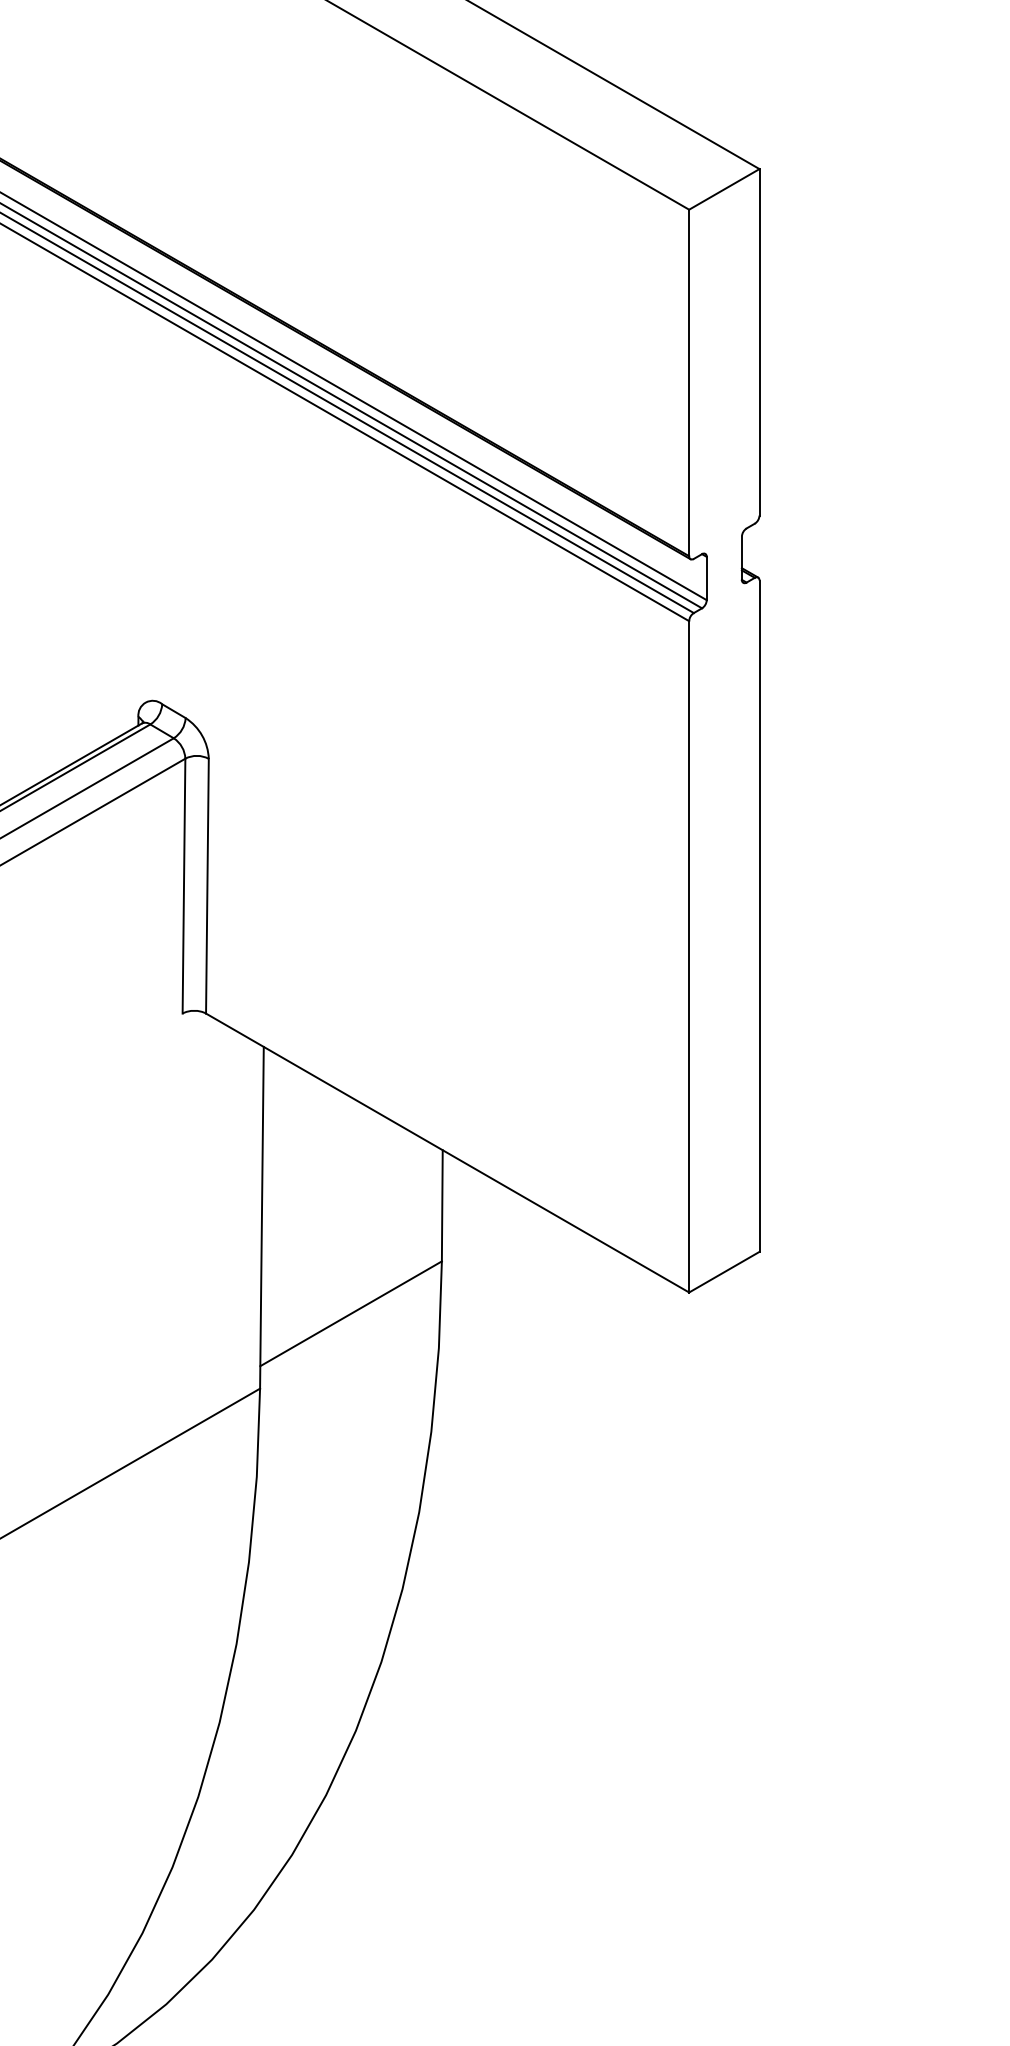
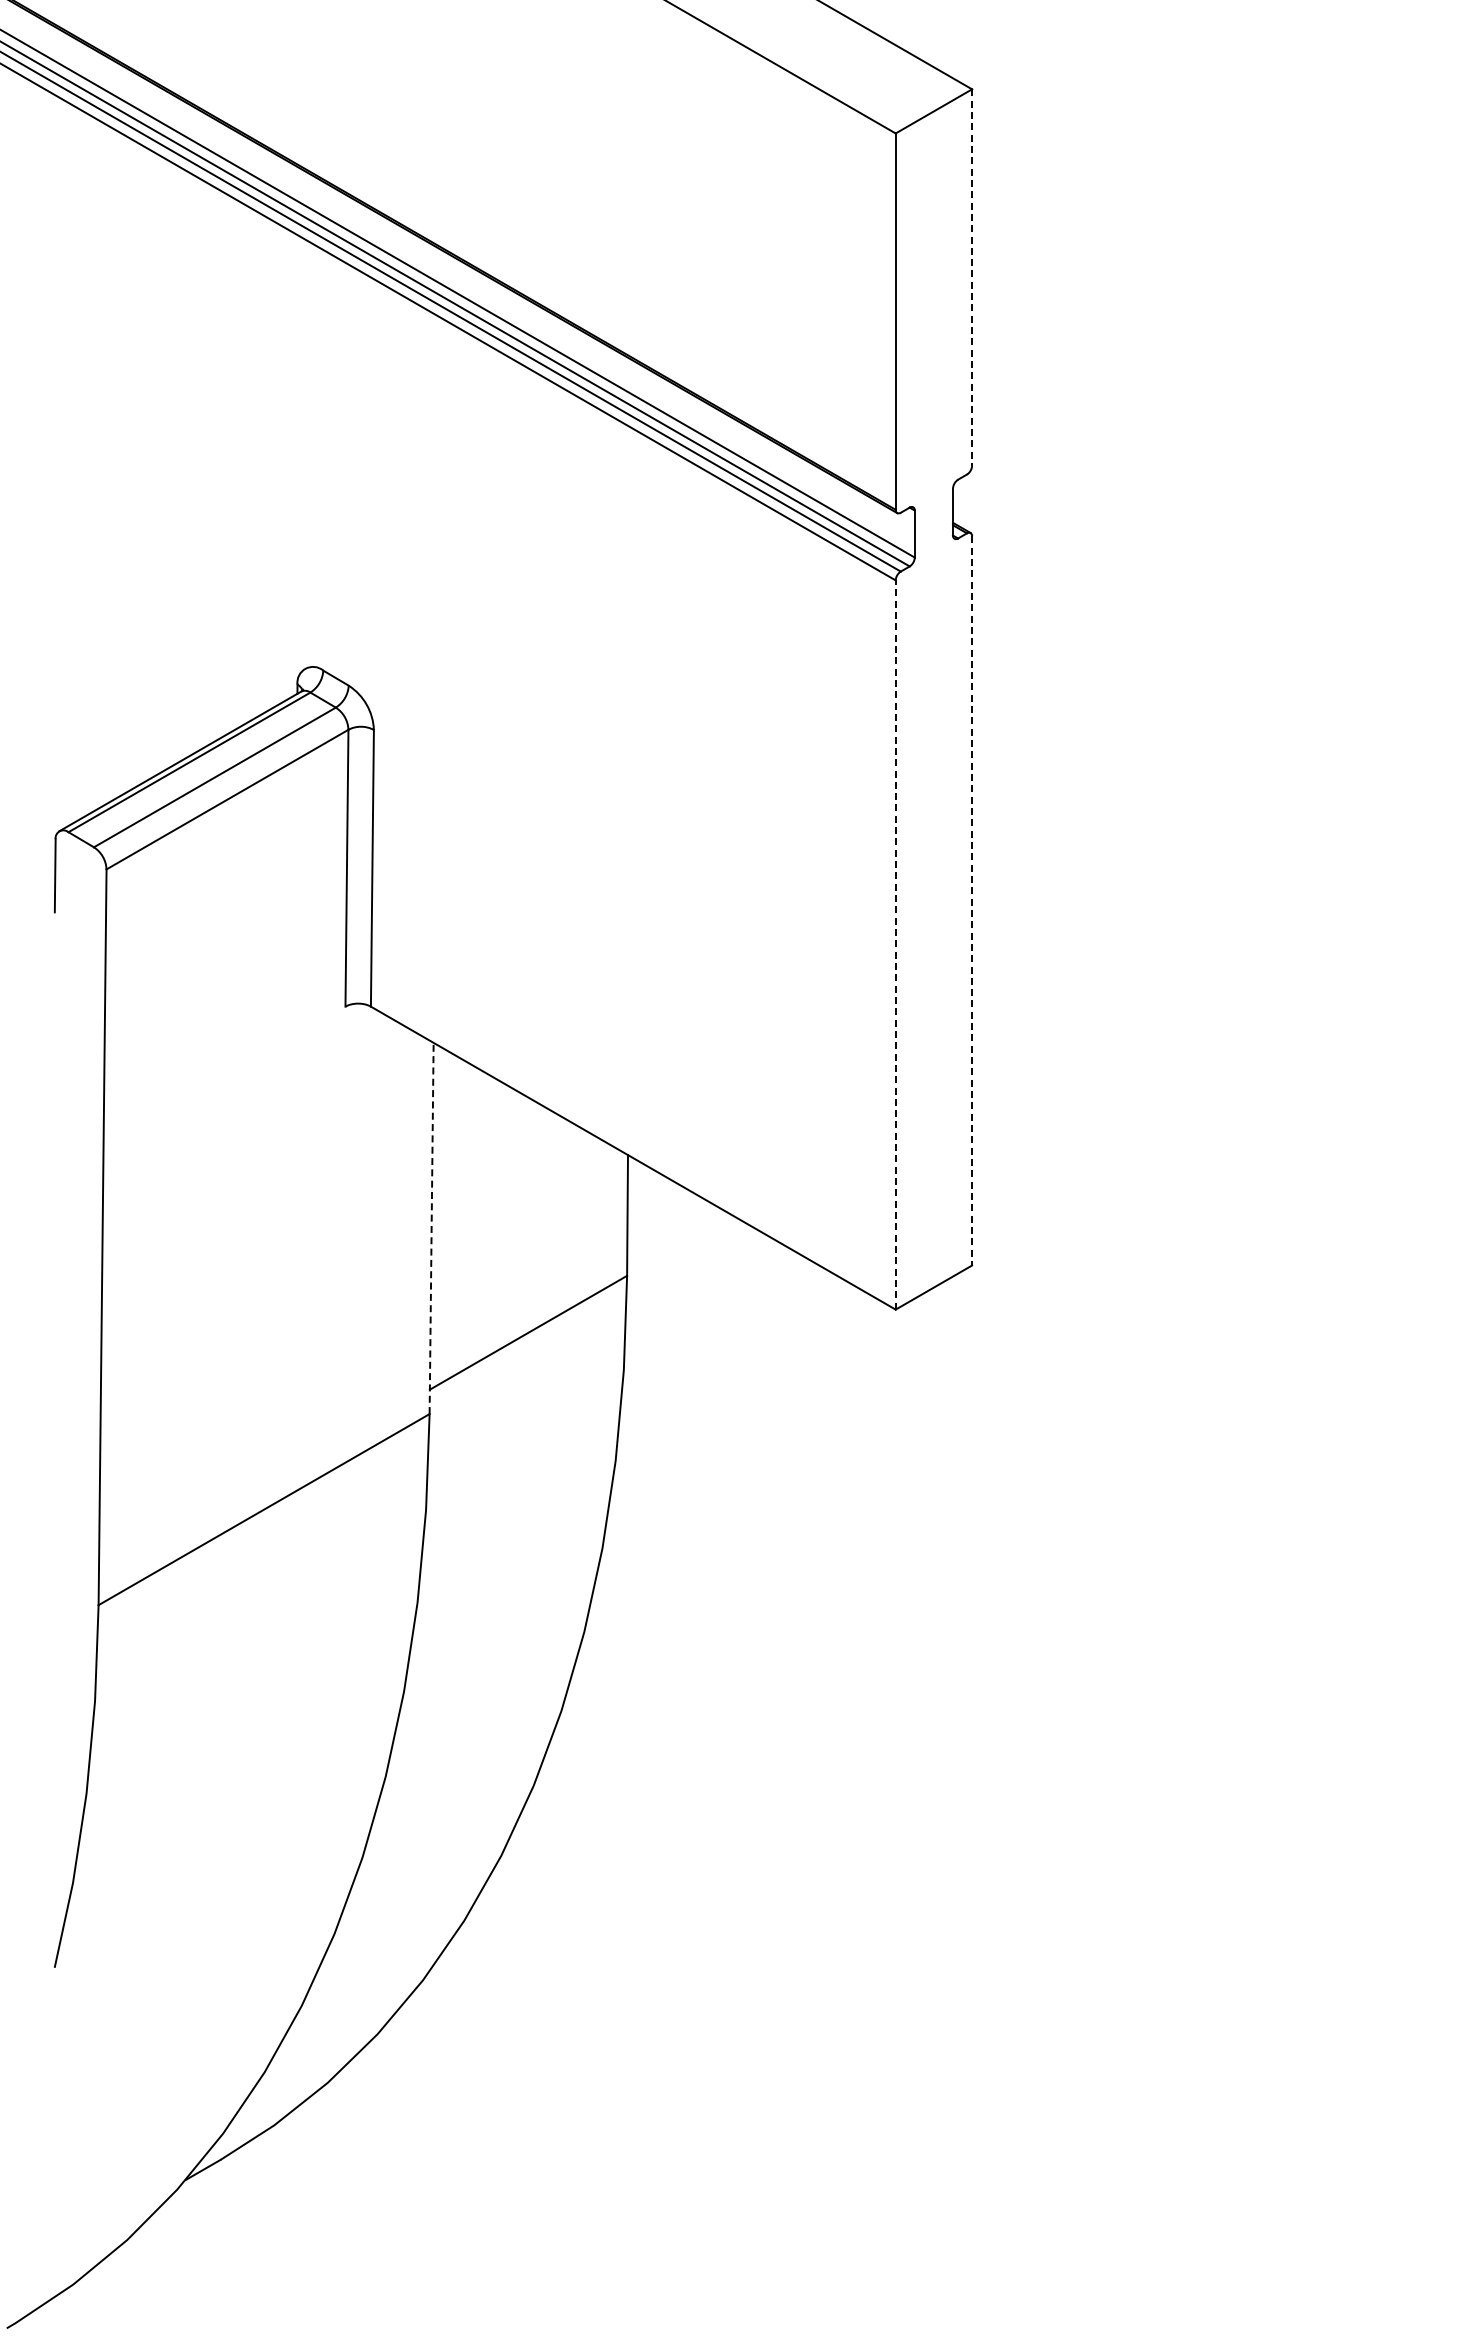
line: (759, 343) -> (972, 278), solid -> dashed
line: (759, 915) -> (972, 900), solid -> dashed
line: (688, 957) -> (895, 945), solid -> dashed
line: (261, 1217) -> (431, 1228), solid -> dashed

